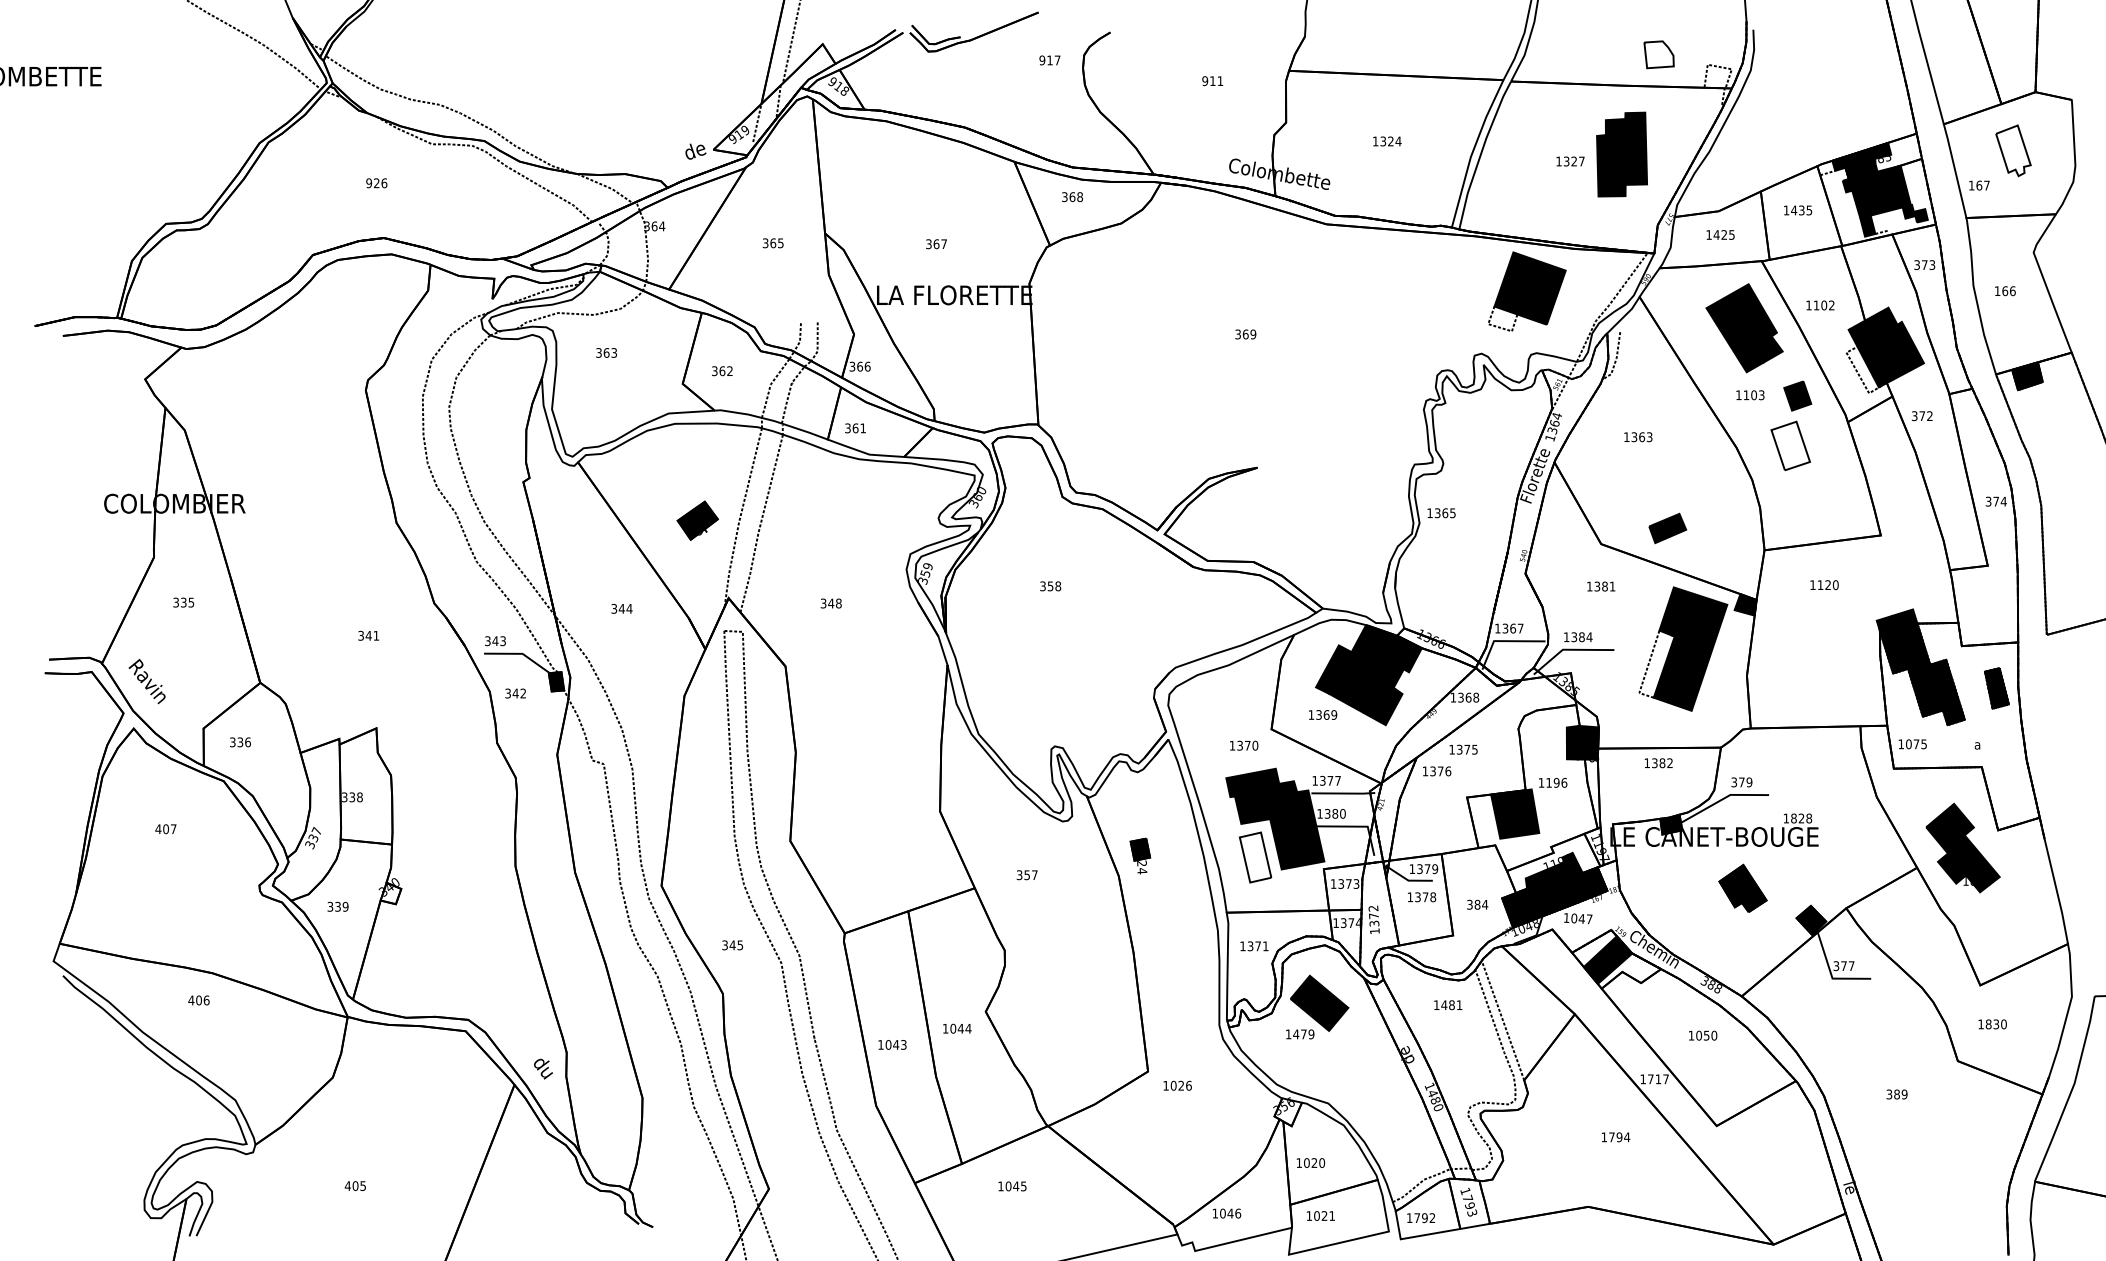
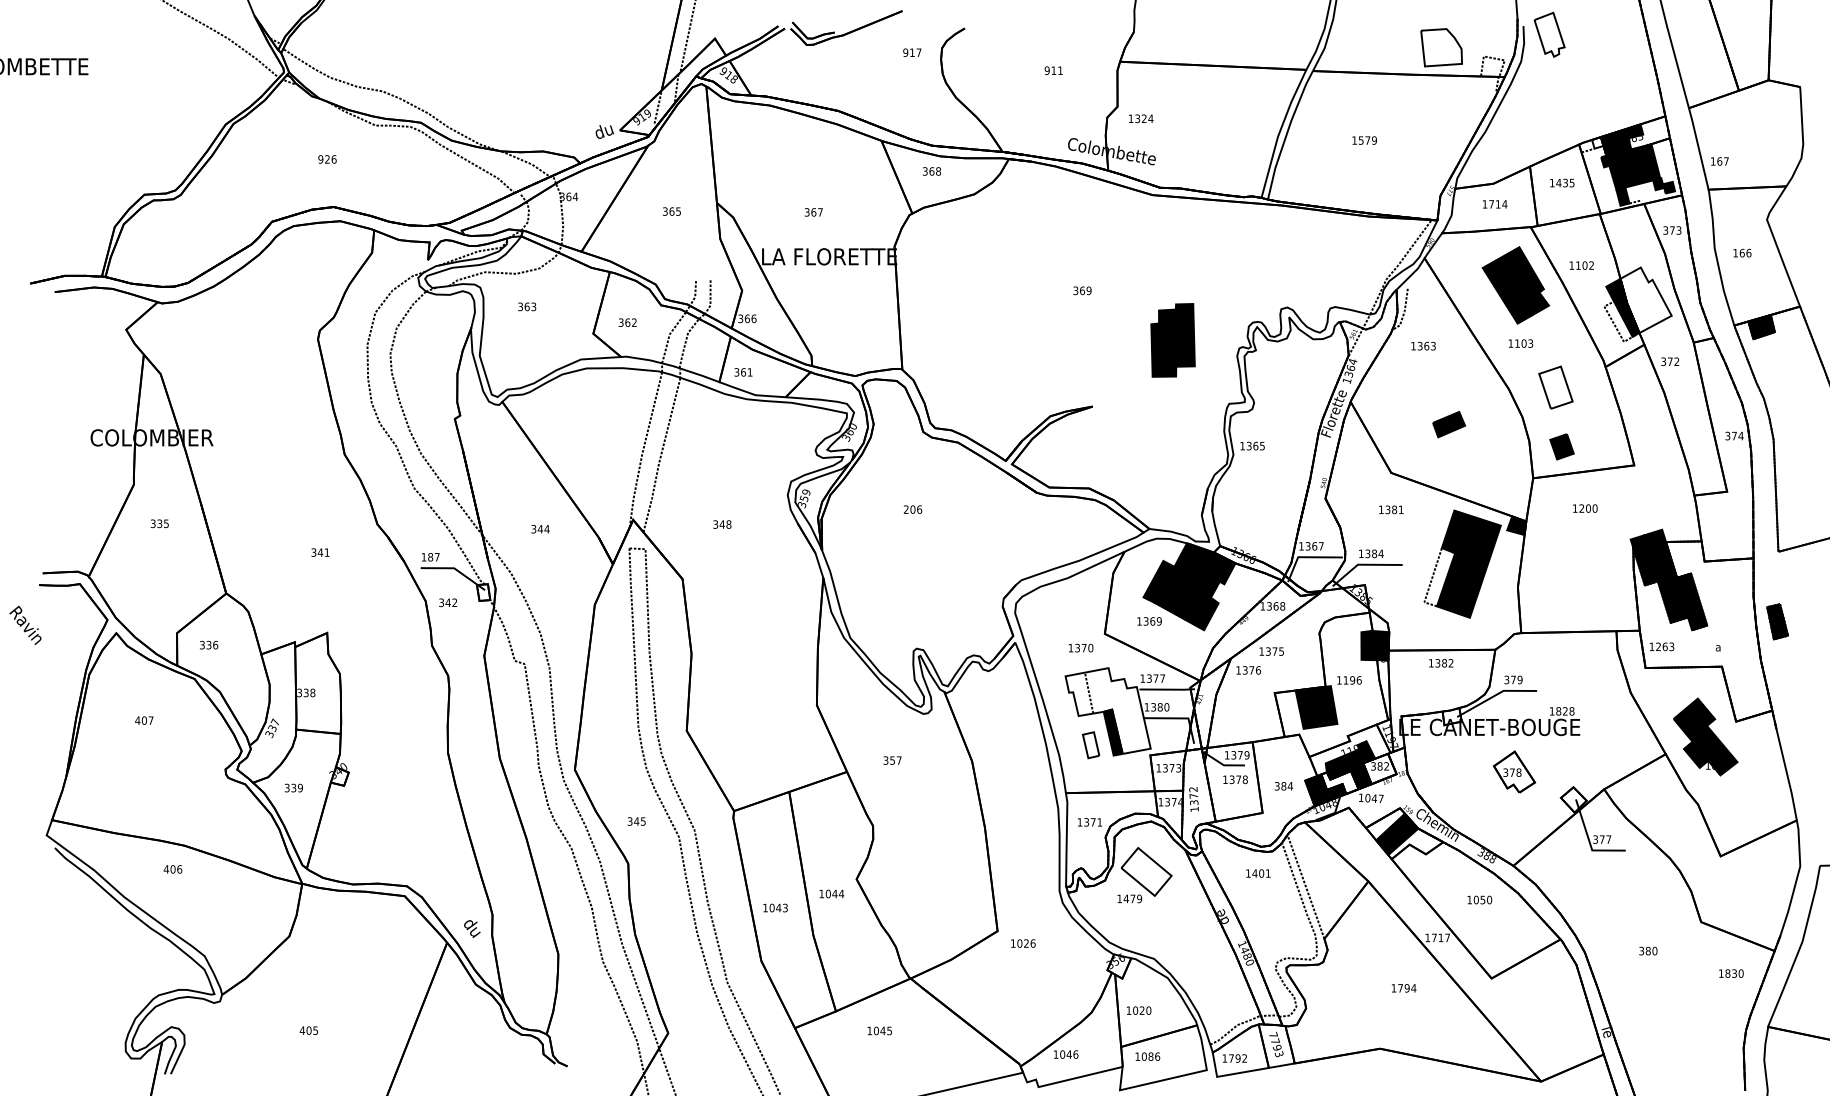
part: (1658, 54) -> (1441, 47), size x1.6
text: (1387, 141) -> (1141, 118), moved
text: (700, 150) -> (608, 130), de -> du
part: (2013, 150) -> (1549, 34), moved
part: (1621, 154) -> (1172, 340), moved
text: (1574, 161) -> (1368, 140), 1327 -> 1579
fill: (1838, 163) -> (1597, 142), removed
text: (1723, 234) -> (1497, 203), 1425 -> 1714
part: (1527, 291) -> (1327, 253), removed
fill: (1894, 345) -> (1646, 300), removed
part: (1797, 395) -> (1561, 446), moved
text: (1638, 437) -> (1423, 346), moved
part: (697, 520) -> (606, 452), removed
part: (1667, 527) -> (1448, 423), moved
text: (1824, 585) -> (1585, 508), 1120 -> 1200
text: (1050, 586) -> (912, 509), 358 -> 206
text: (495, 641) -> (430, 557), 343 -> 187
text: (146, 681) -> (24, 625), moved
fill: (556, 681) -> (483, 592), removed
part: (1996, 688) -> (1777, 621), moved
text: (1916, 744) -> (1665, 647), 1075 -> 1263
fill: (1275, 817) -> (1108, 710), removed
fill: (1671, 824) -> (1452, 716), removed
part: (1140, 855) -> (991, 743), removed
part: (1255, 857) -> (1090, 745), size x0.6
fill: (1587, 884) -> (1379, 768), removed
fill: (1742, 888) -> (1514, 772), removed
fill: (1541, 900) -> (1339, 782), removed
fill: (1811, 920) -> (1573, 799), removed
fill: (1319, 1002) -> (1146, 871), removed
text: (1451, 1004) -> (1261, 872), 1481 -> 1401
text: (1992, 1024) -> (1731, 973), moved
text: (1904, 1094) -> (1654, 951), 389 -> 380
text: (1465, 1191) -> (1273, 1035), 1793 -> 7793
text: (1328, 1215) -> (1154, 1056), 1021 -> 1086

